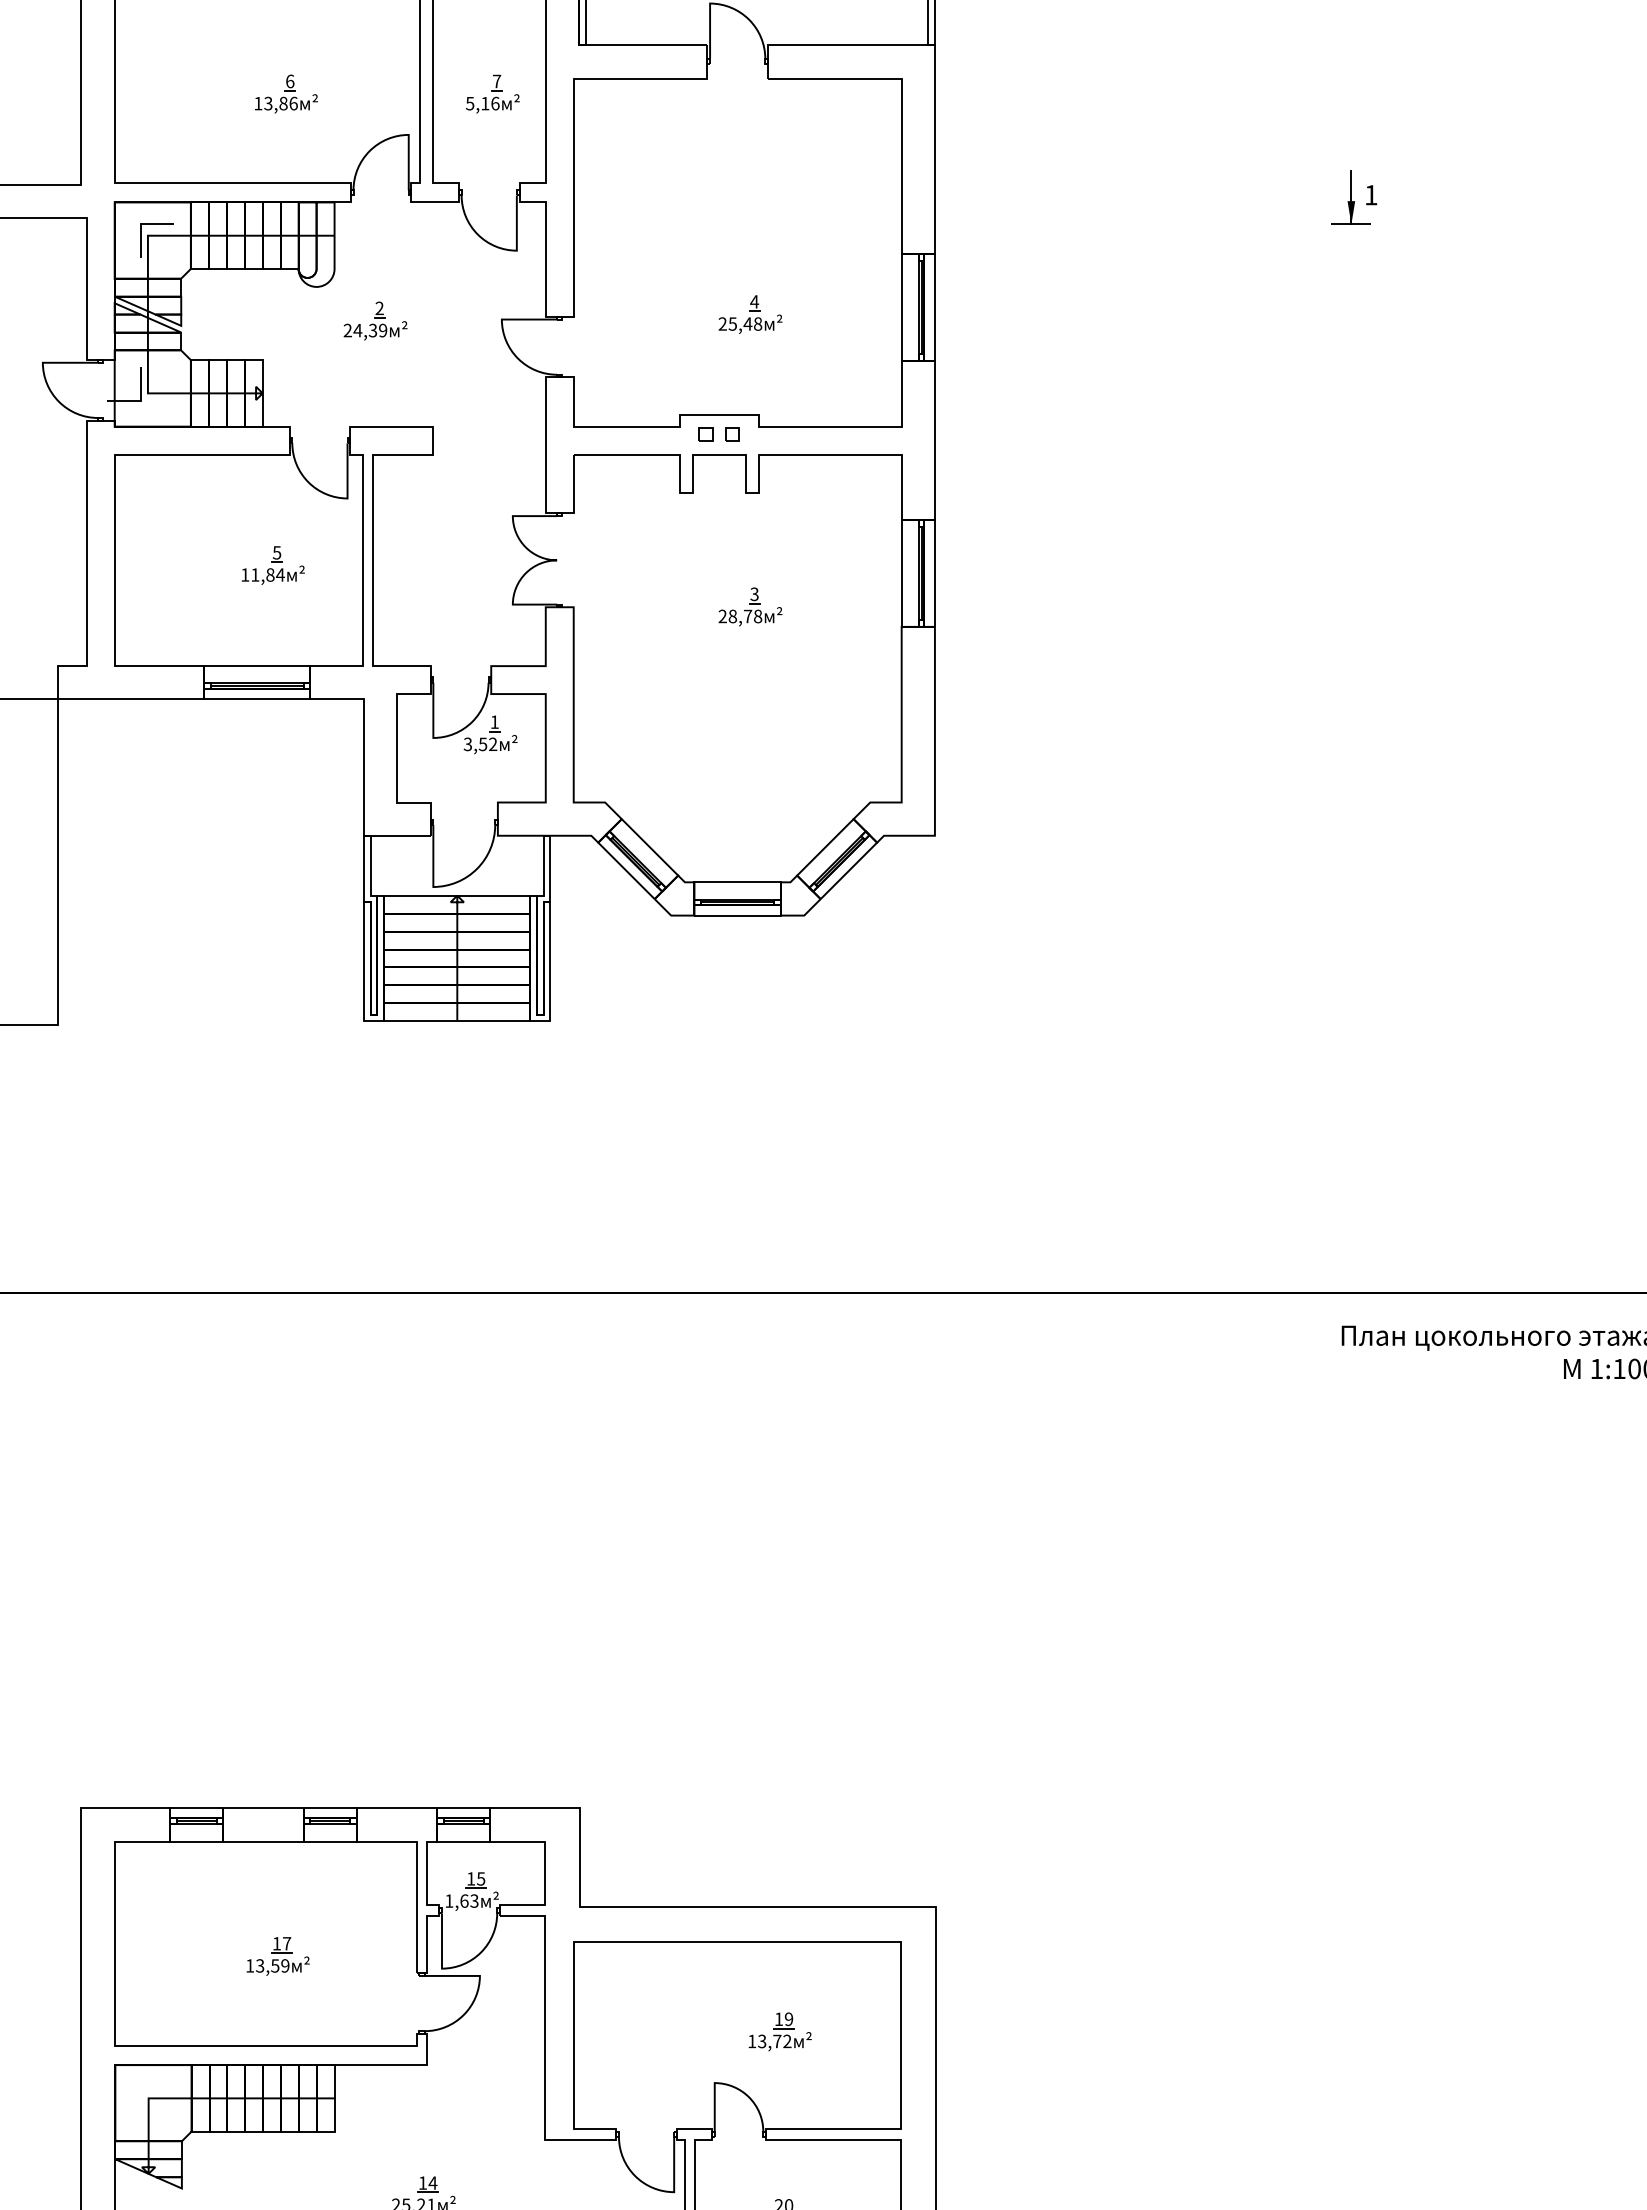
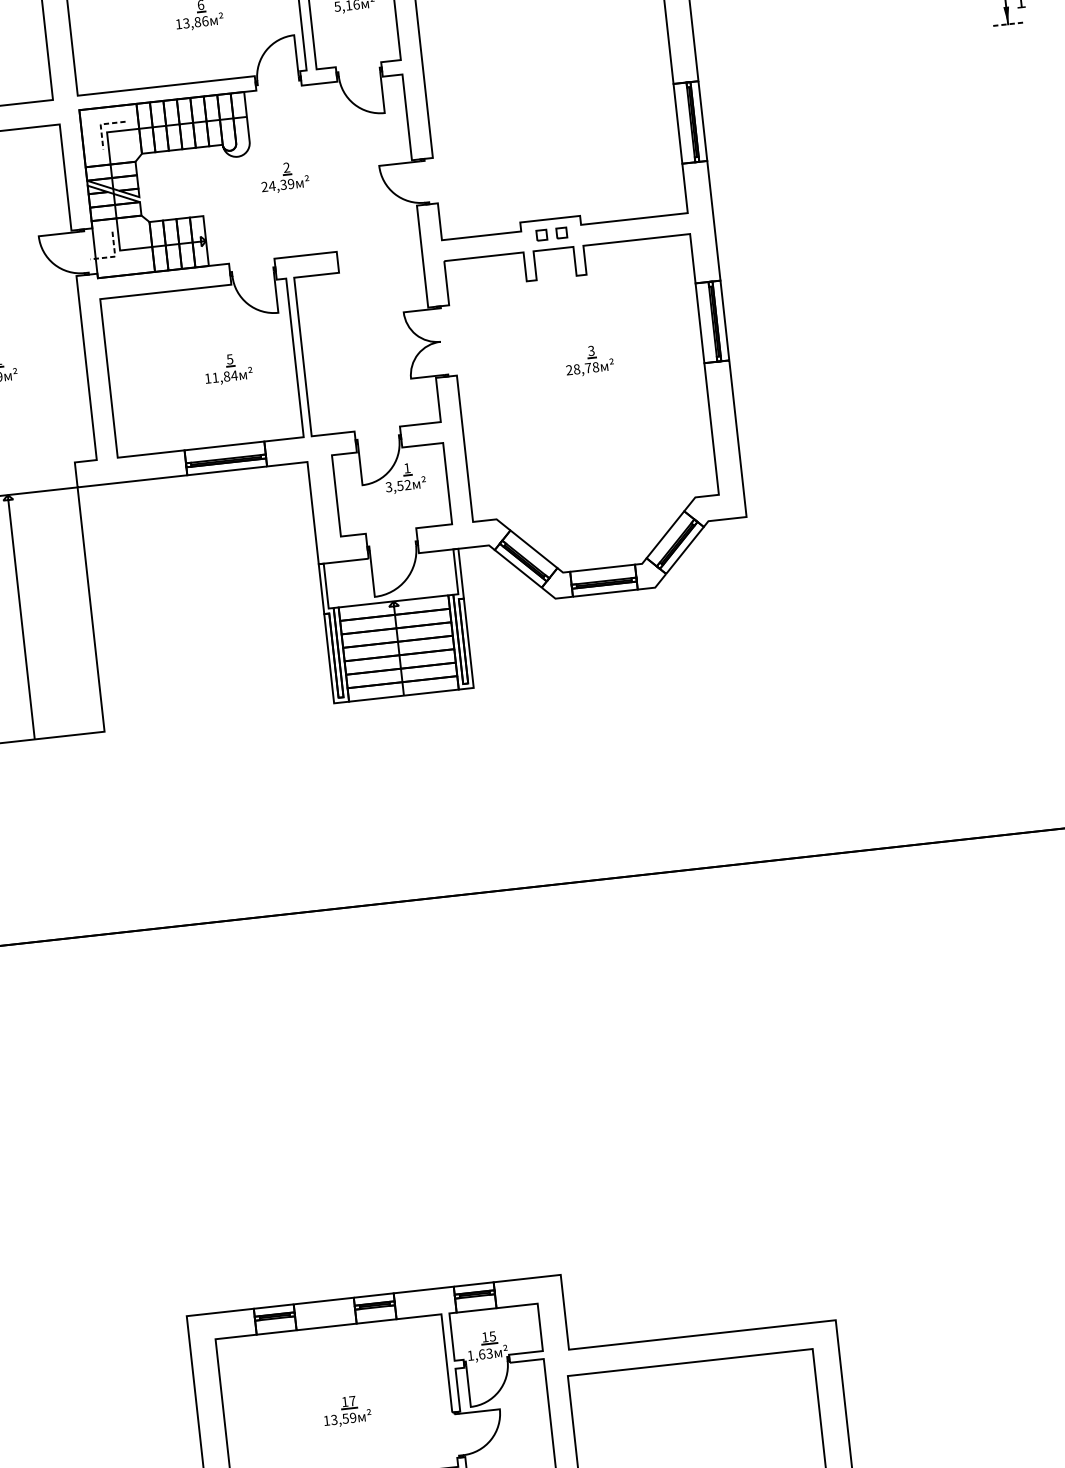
line: (140, 224) -> (100, 124), solid -> dashed
line: (1351, 224) -> (1008, 24), solid -> dashed
part: (750, 314) -> (565, 141), removed
line: (140, 400) -> (115, 256), solid -> dashed
part: (779, 2031) -> (729, 1426), removed

